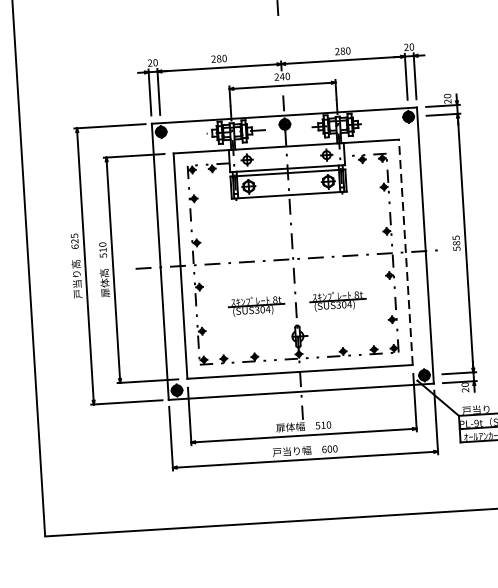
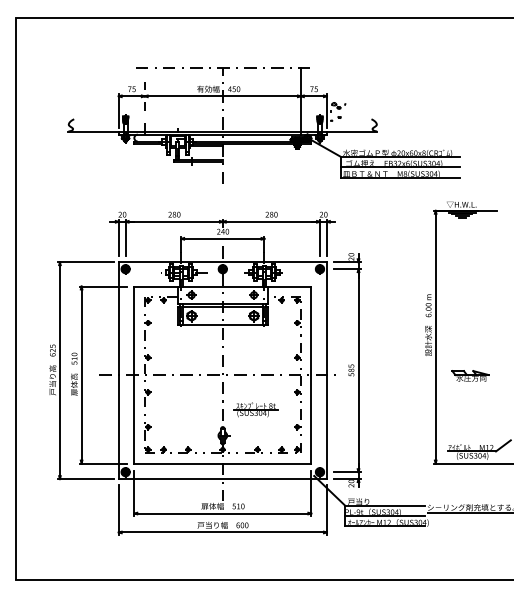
line: (406, 251) -> (311, 374), dashed -> solid
part: (255, 305) -> (191, 409), removed

